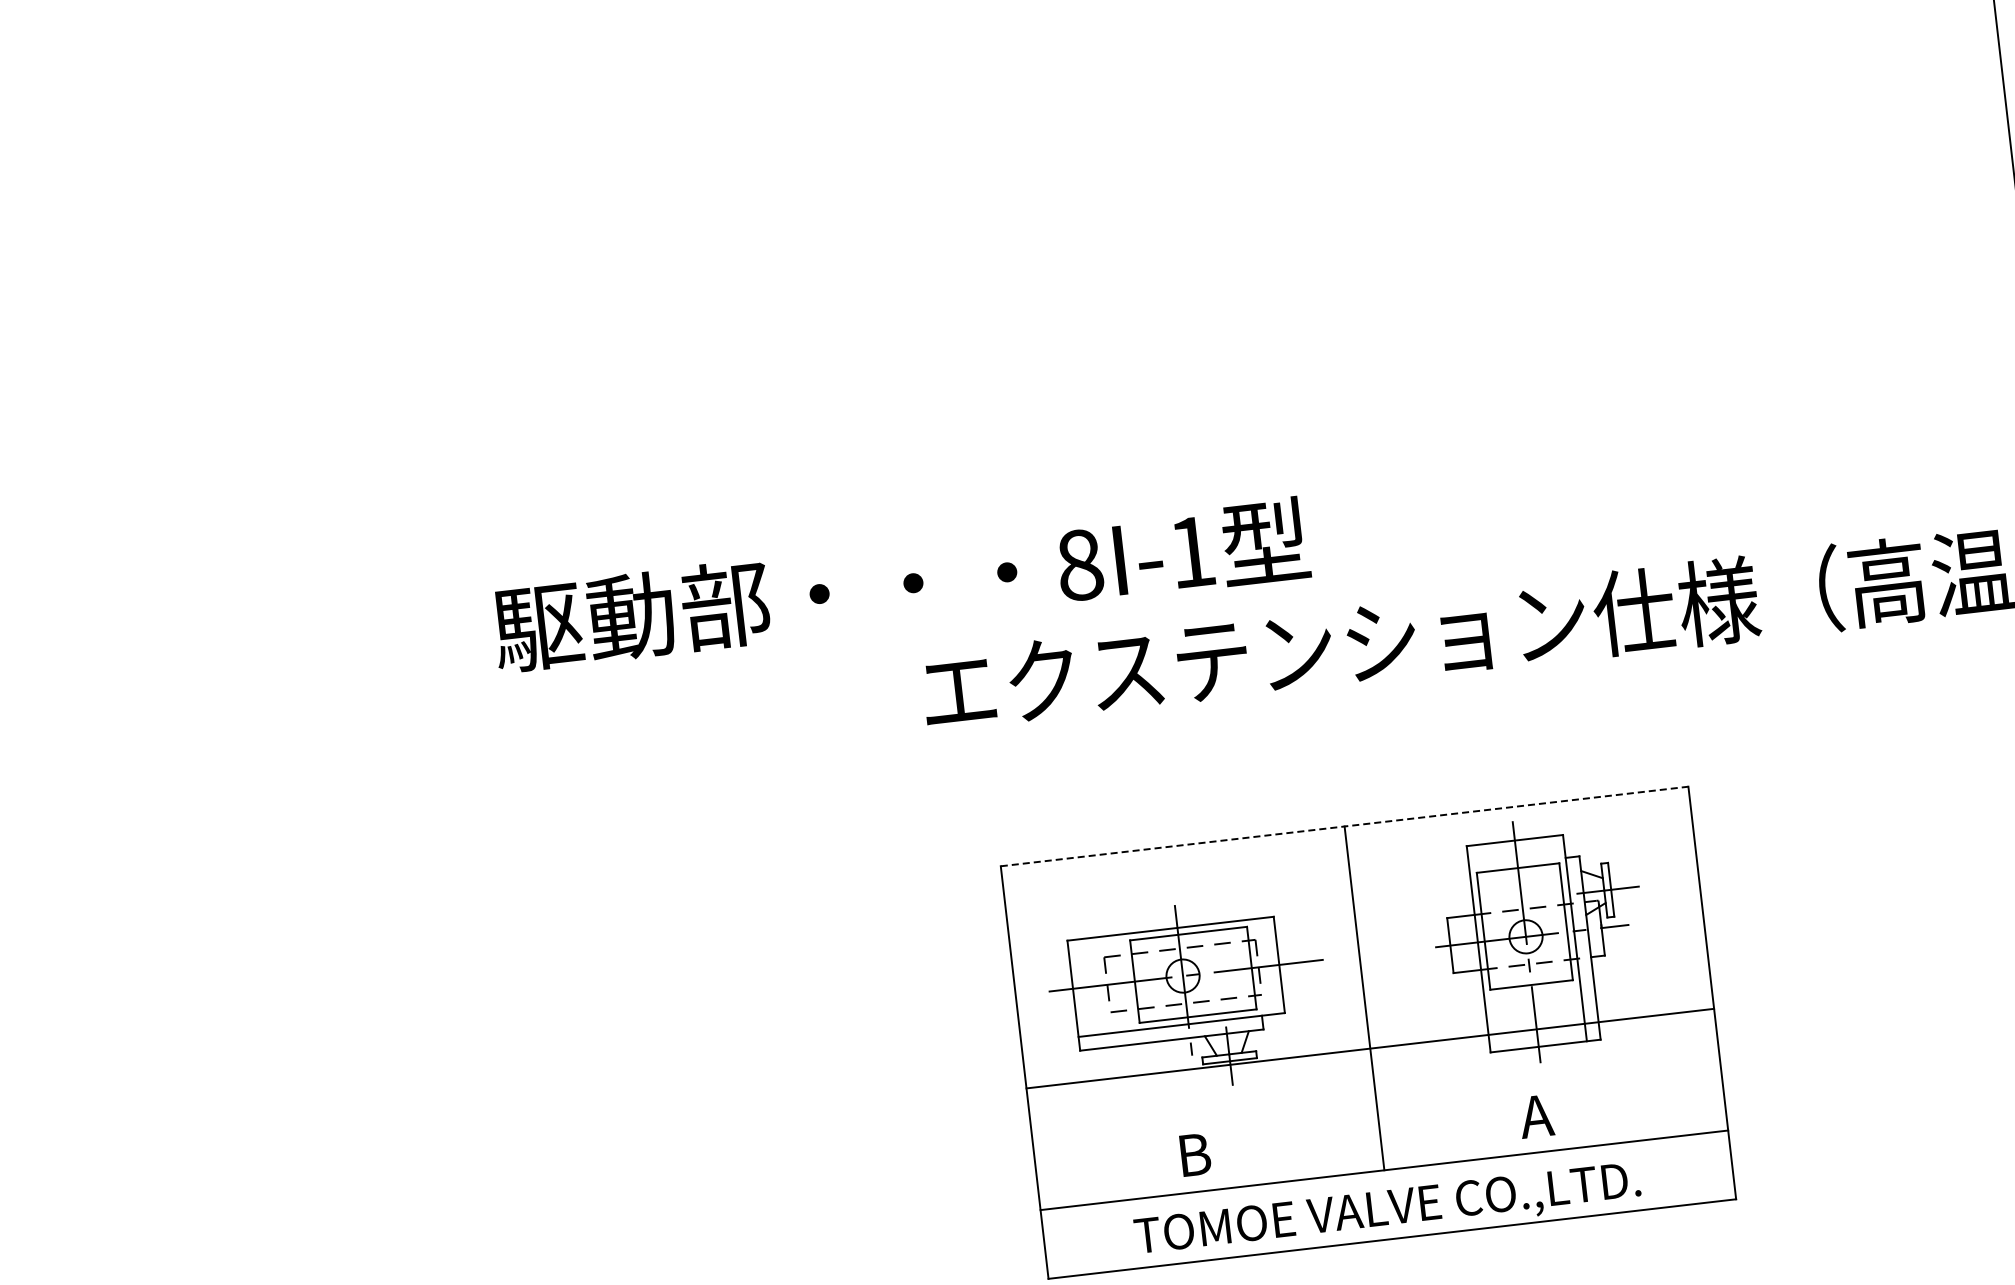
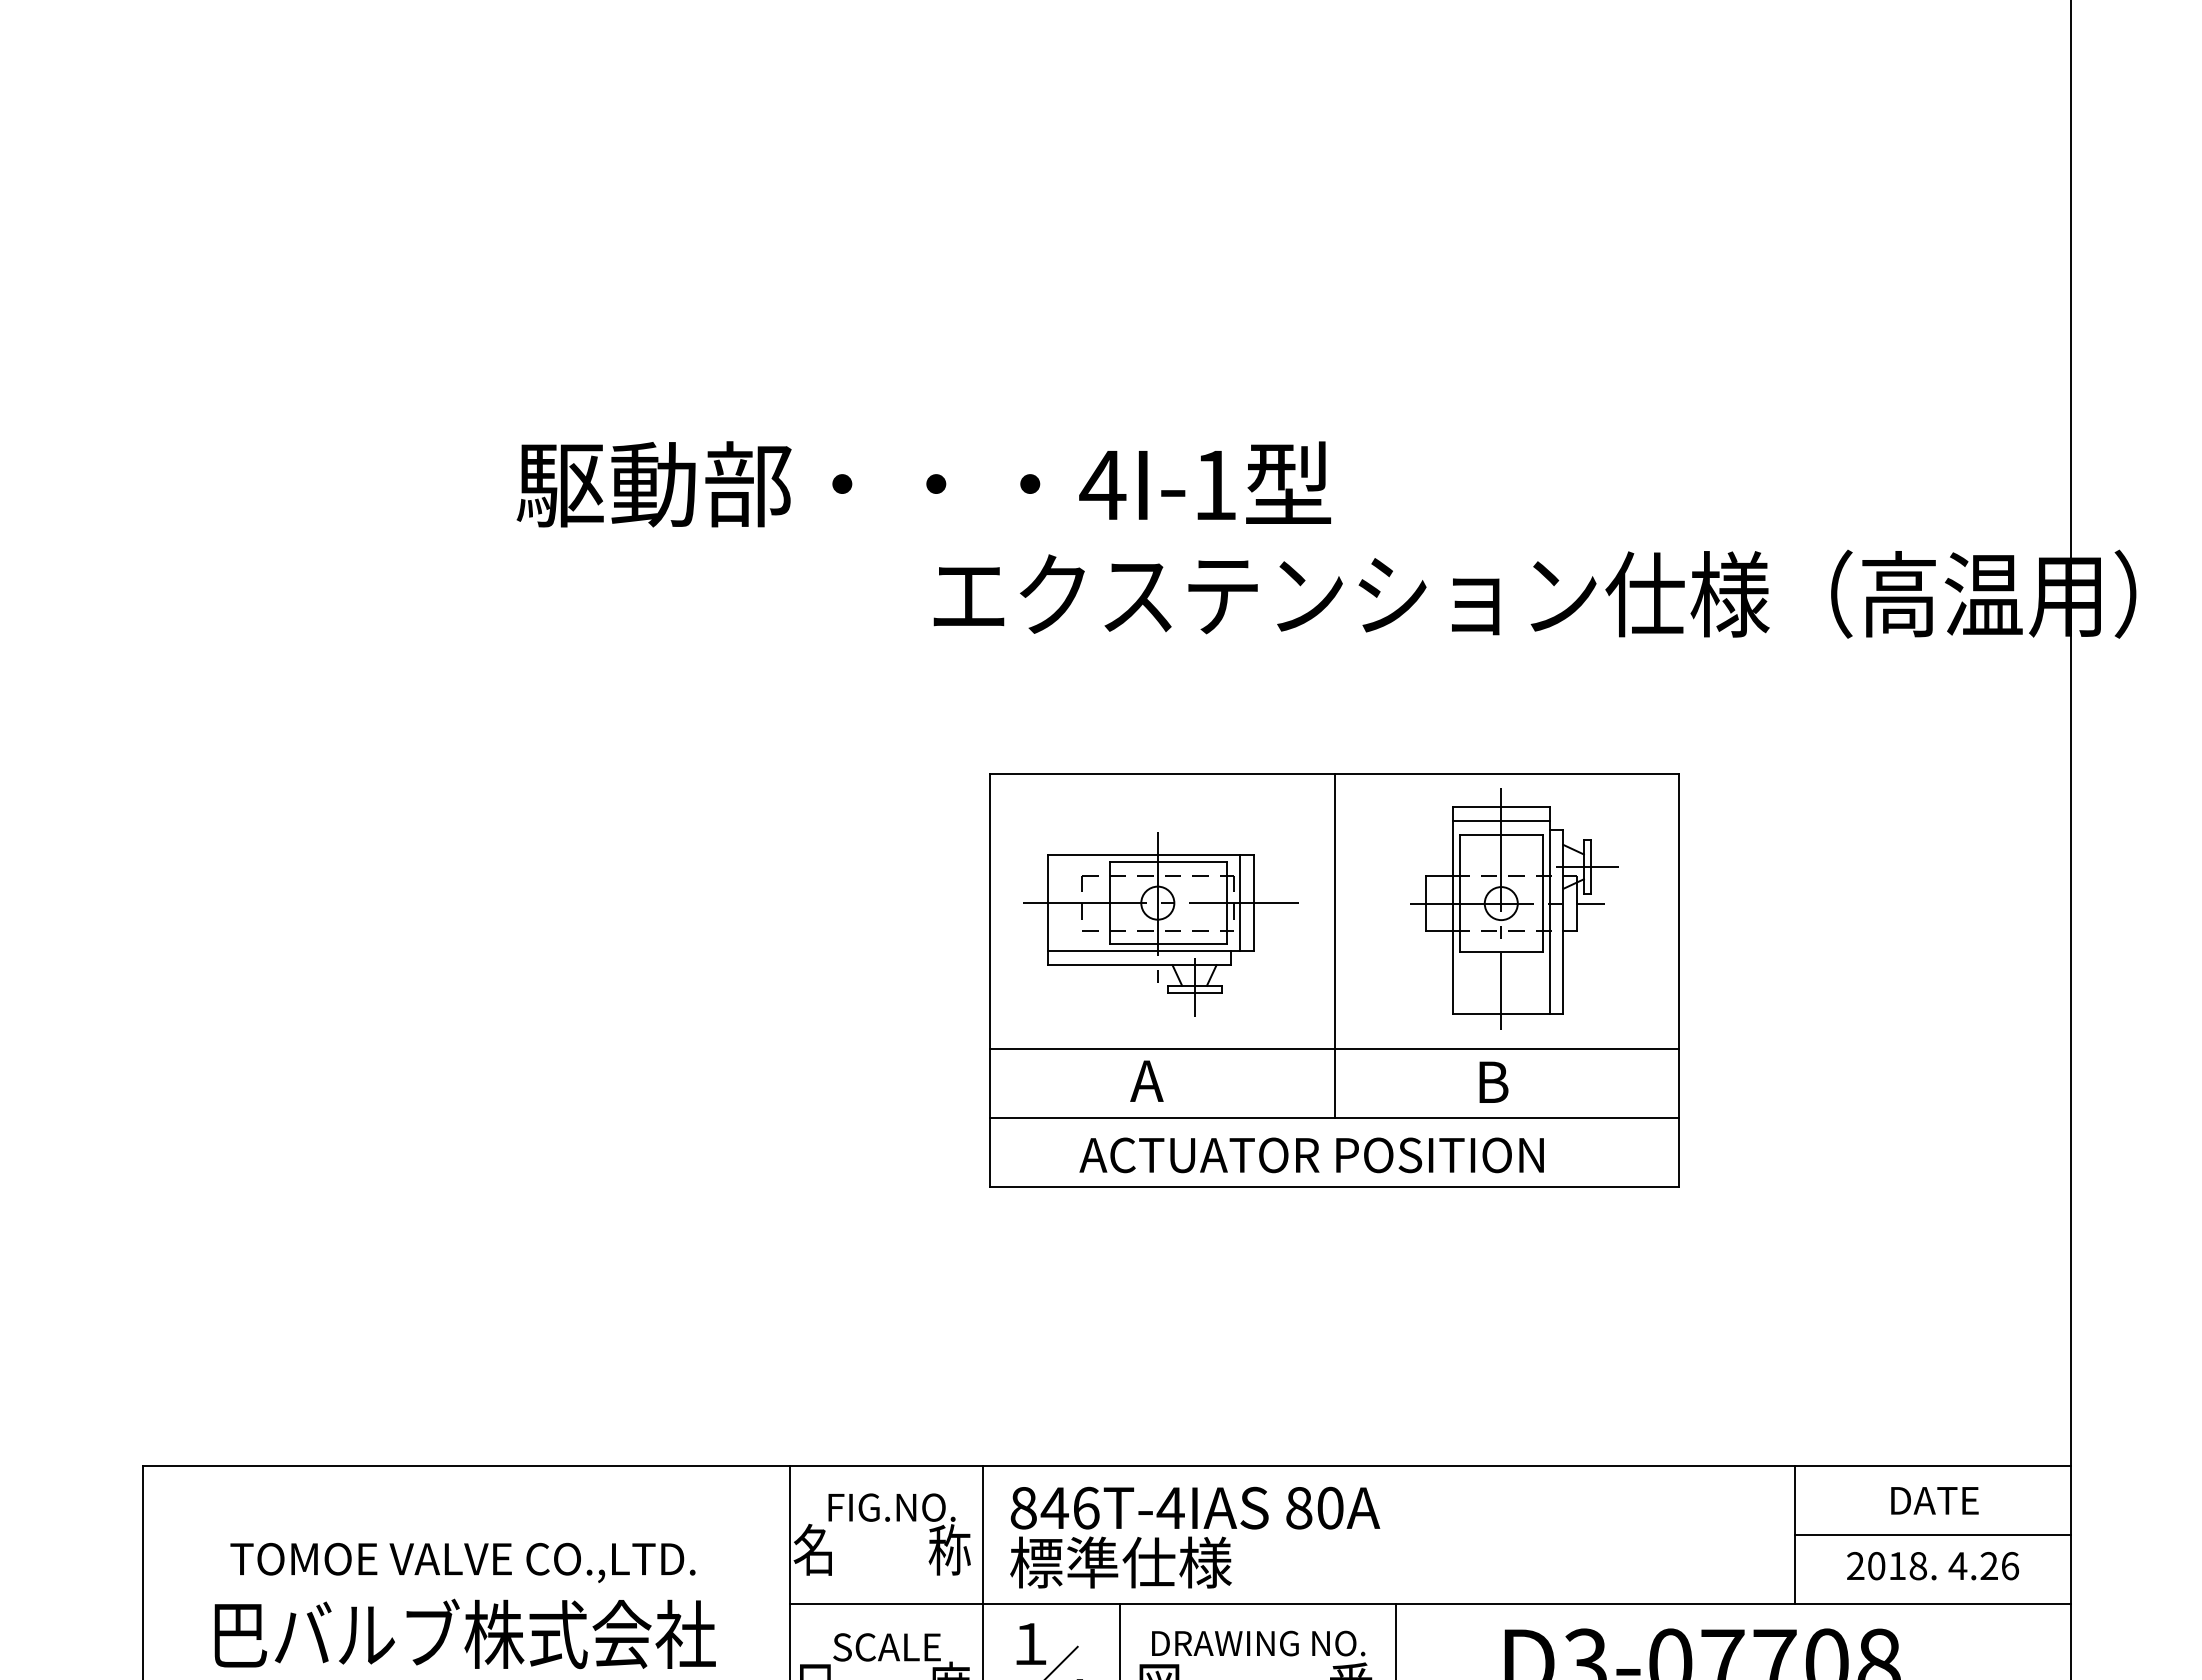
text: (1079, 564) -> (1102, 484), 8I-1 -> 4I-1
line: (1345, 826) -> (1335, 773), dashed -> solid
line: (1516, 853) -> (1501, 820), added
line: (1265, 965) -> (1240, 902), added
line: (1370, 1048) -> (1334, 1049), moved
text: (1536, 1115) -> (1491, 1081), A -> B
text: (1193, 1154) -> (1147, 1080), B -> A
text: (1387, 1211) -> (1332, 1159), TOMOE VALVE CO.,LTD. -> ACTUATOR POSITION

